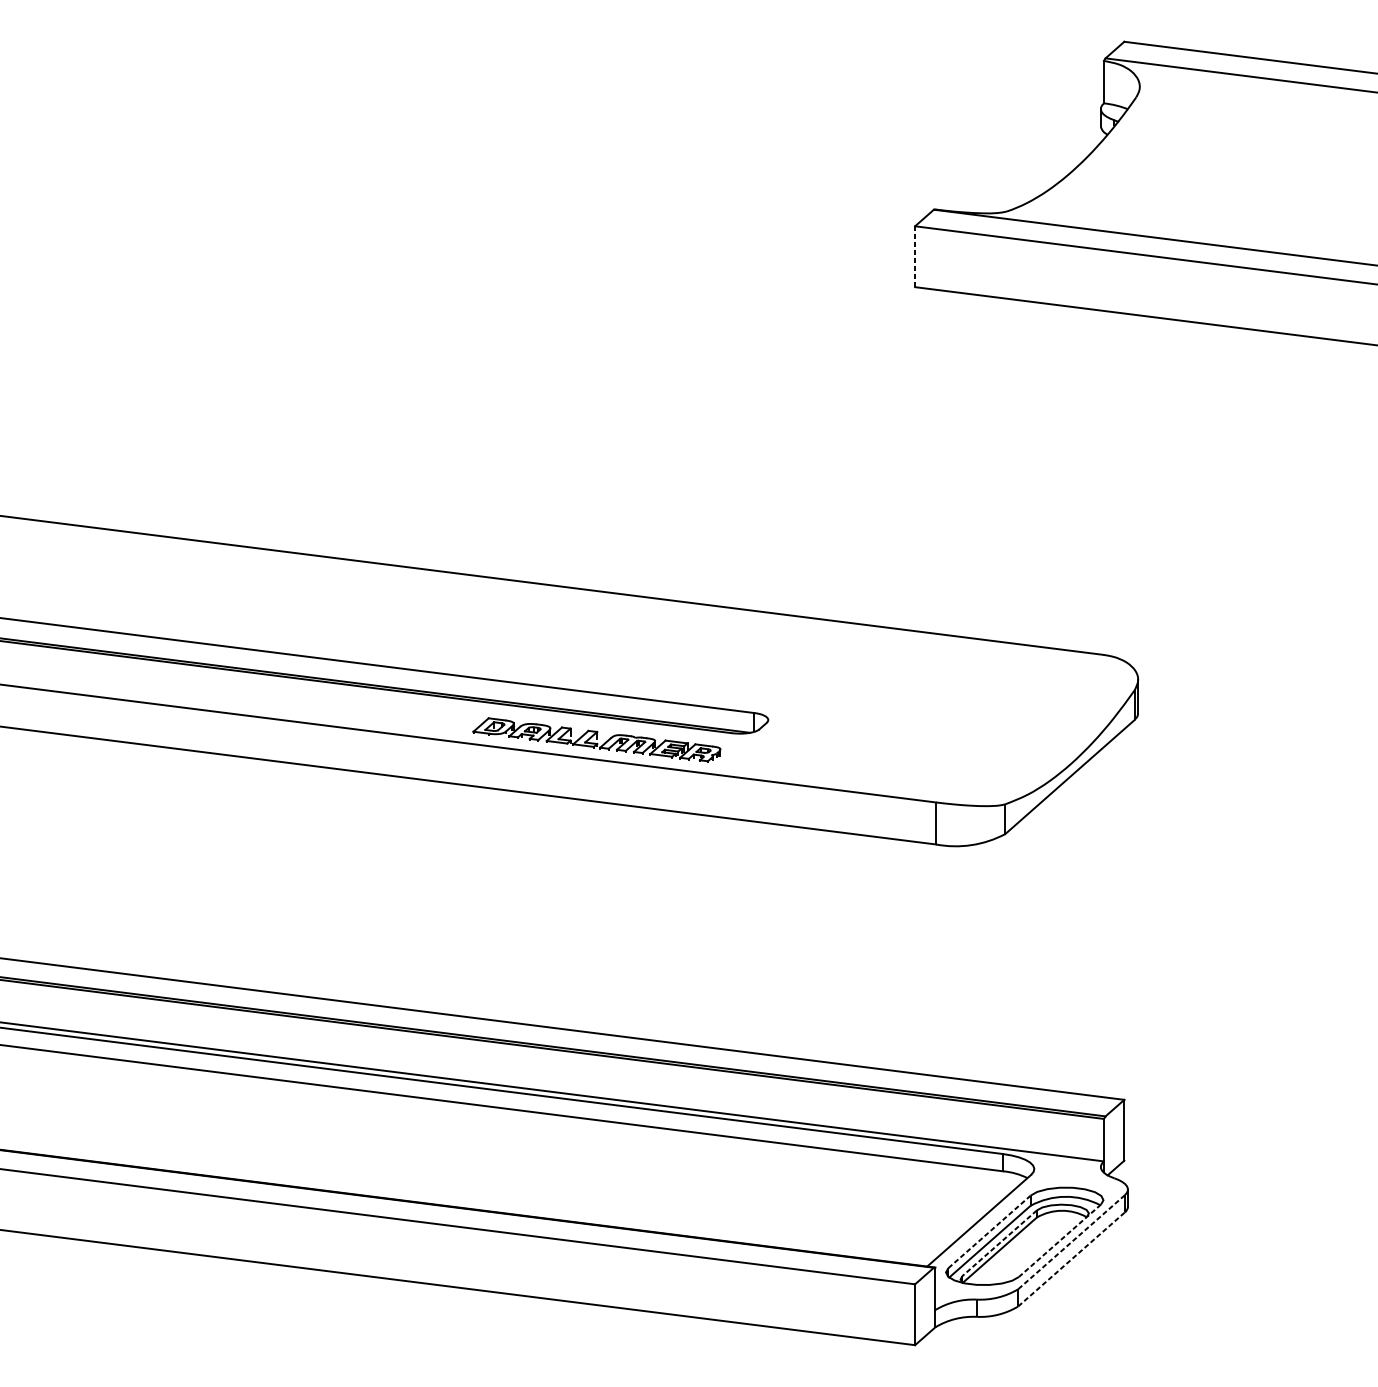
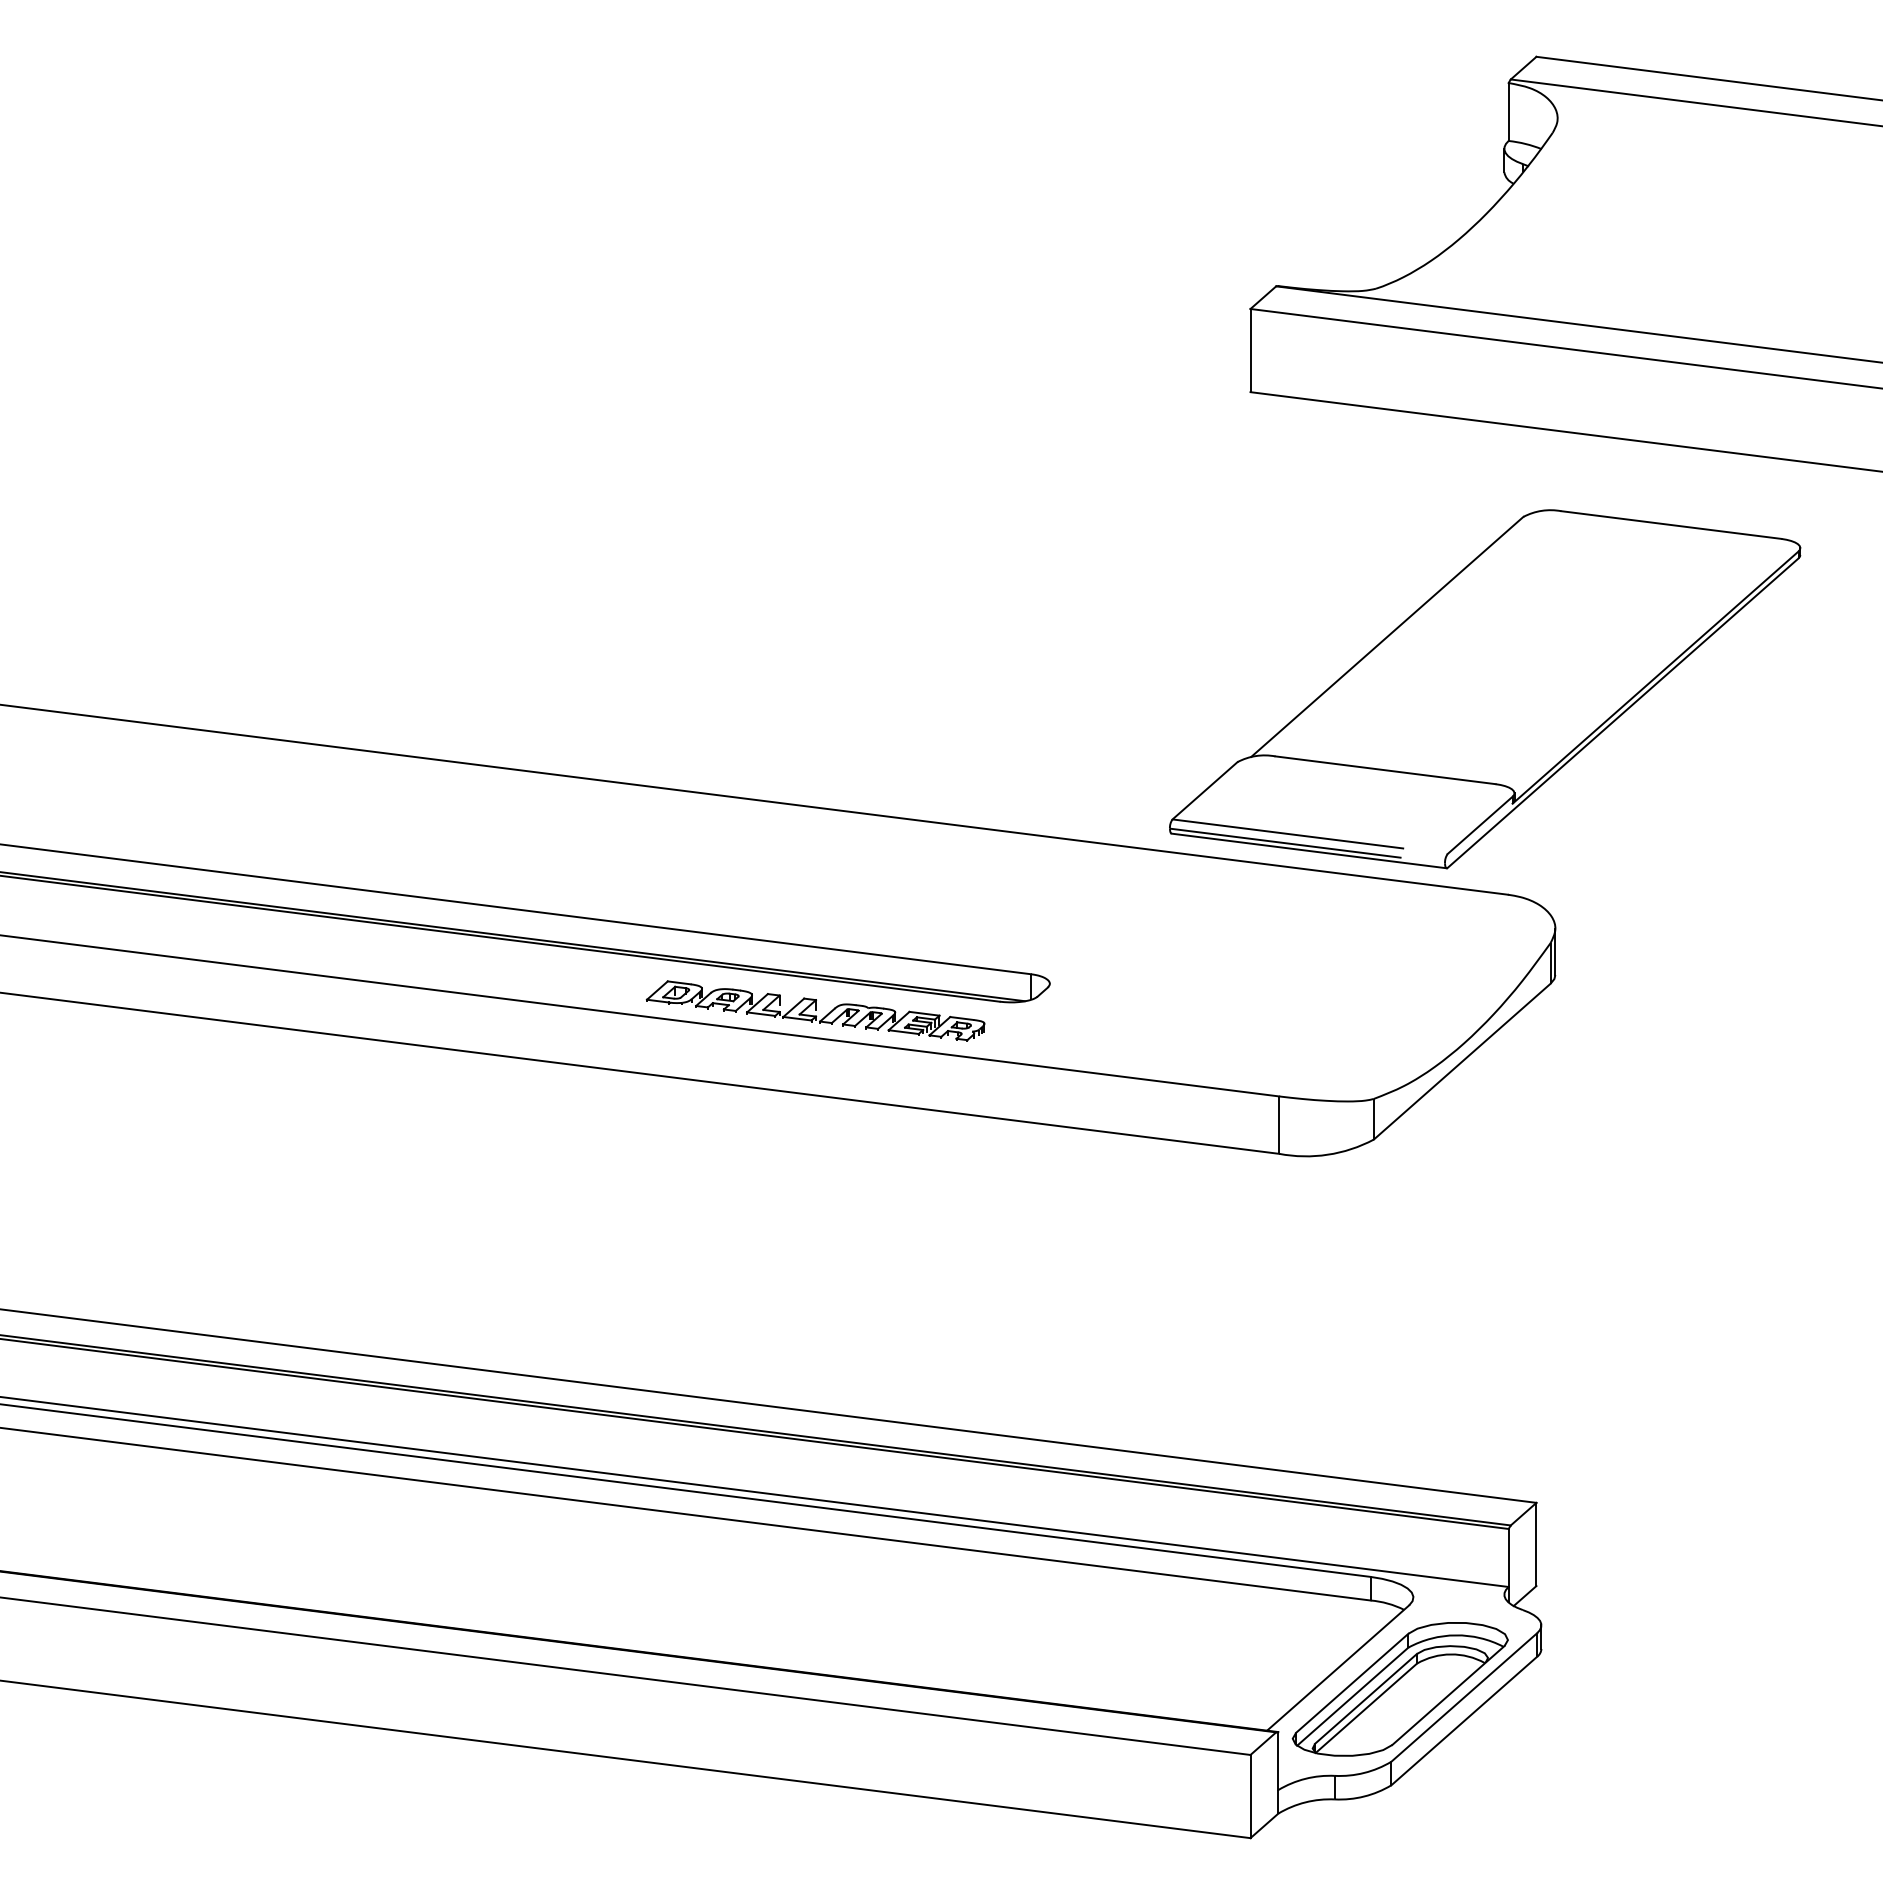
line: (915, 256) -> (1250, 350), dashed -> solid
part: (1087, 504) -> (1485, 689), added
line: (989, 1232) -> (1352, 1683), dashed -> solid
line: (1059, 1240) -> (1448, 1695), dashed -> solid
line: (1070, 1242) -> (1463, 1697), dashed -> solid
line: (999, 1243) -> (1365, 1698), dashed -> solid
line: (1071, 1259) -> (1464, 1720), dashed -> solid

